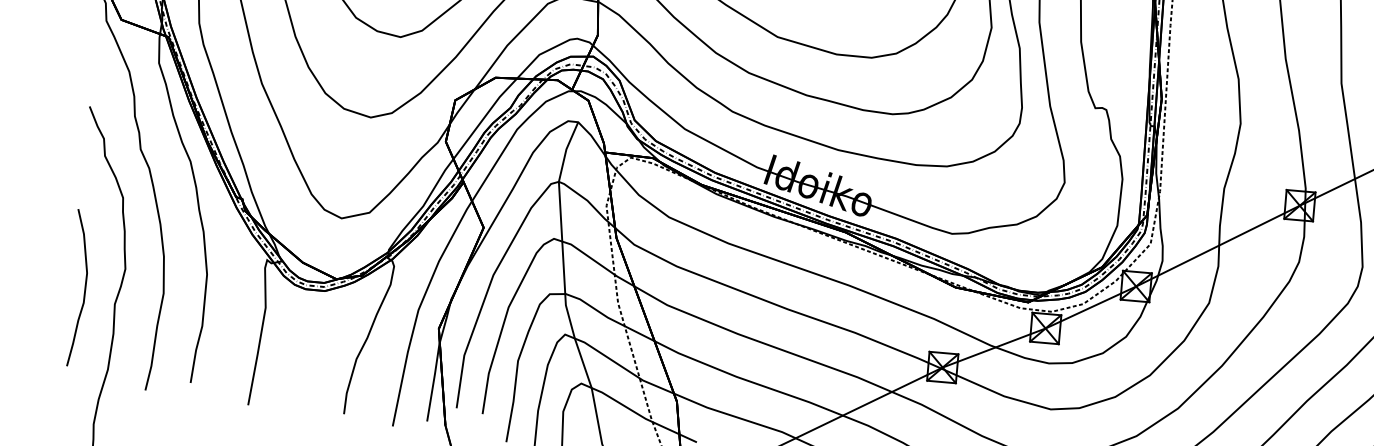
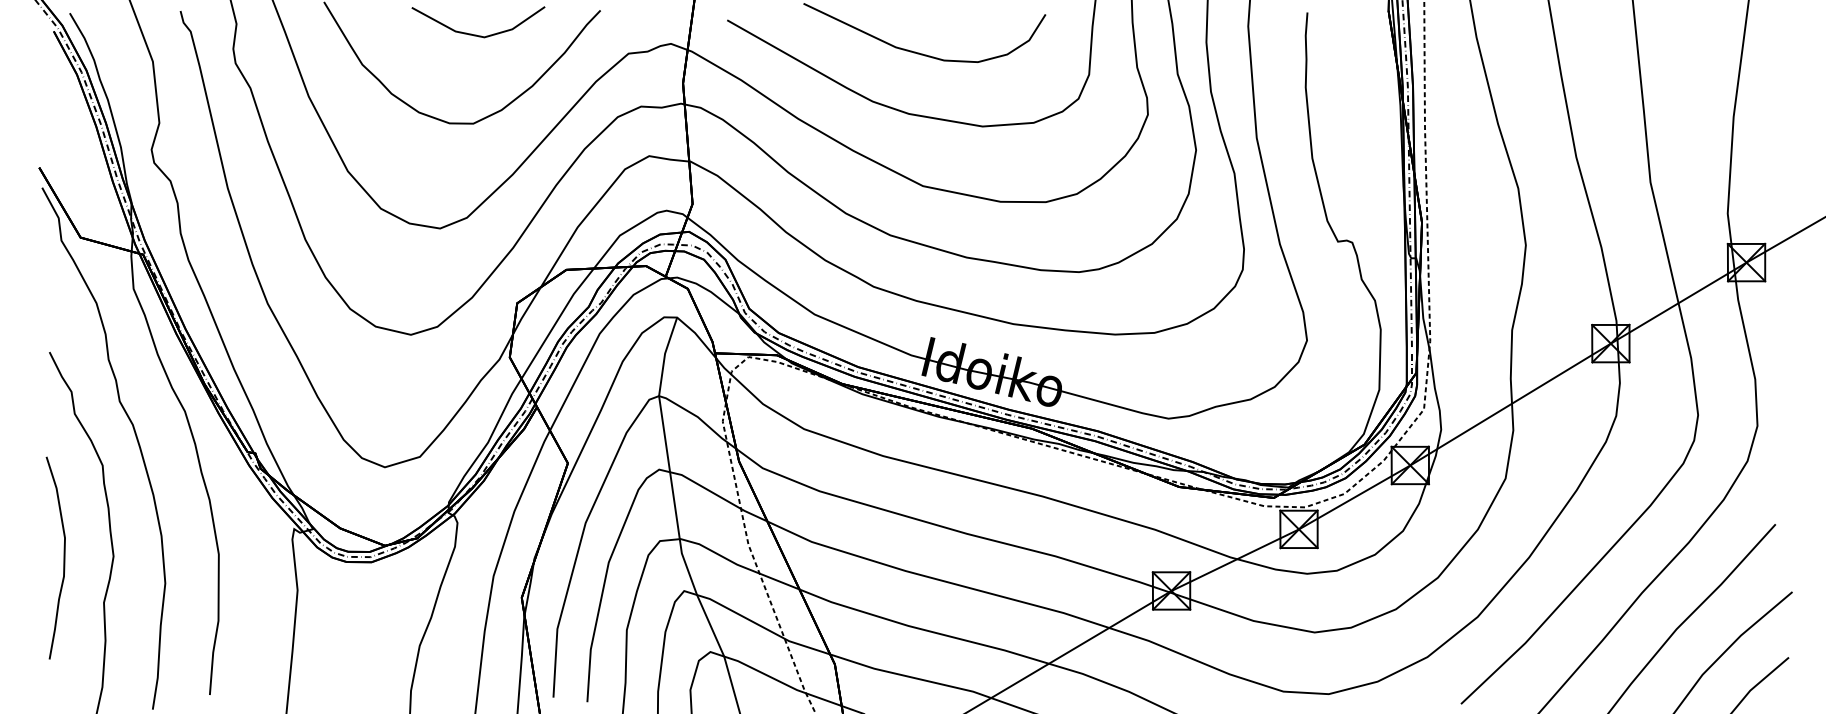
curve: (84, 288) -> (63, 557), moved

